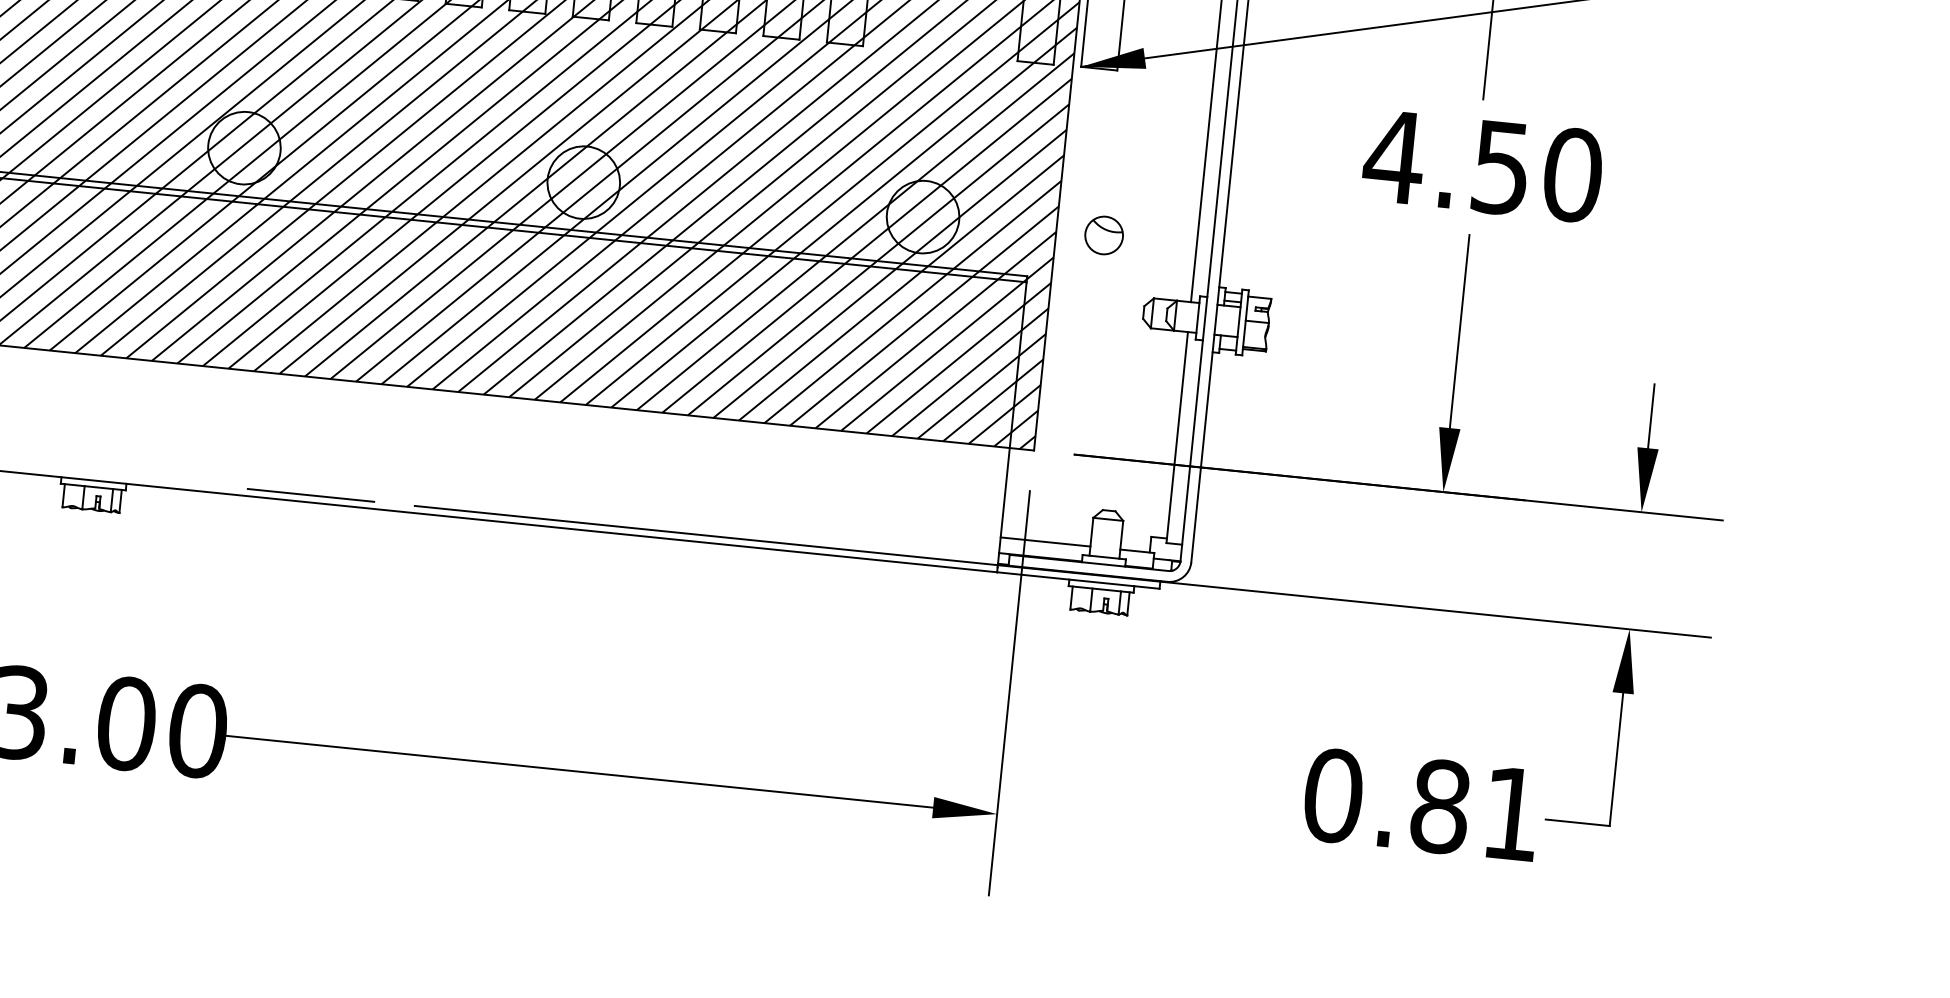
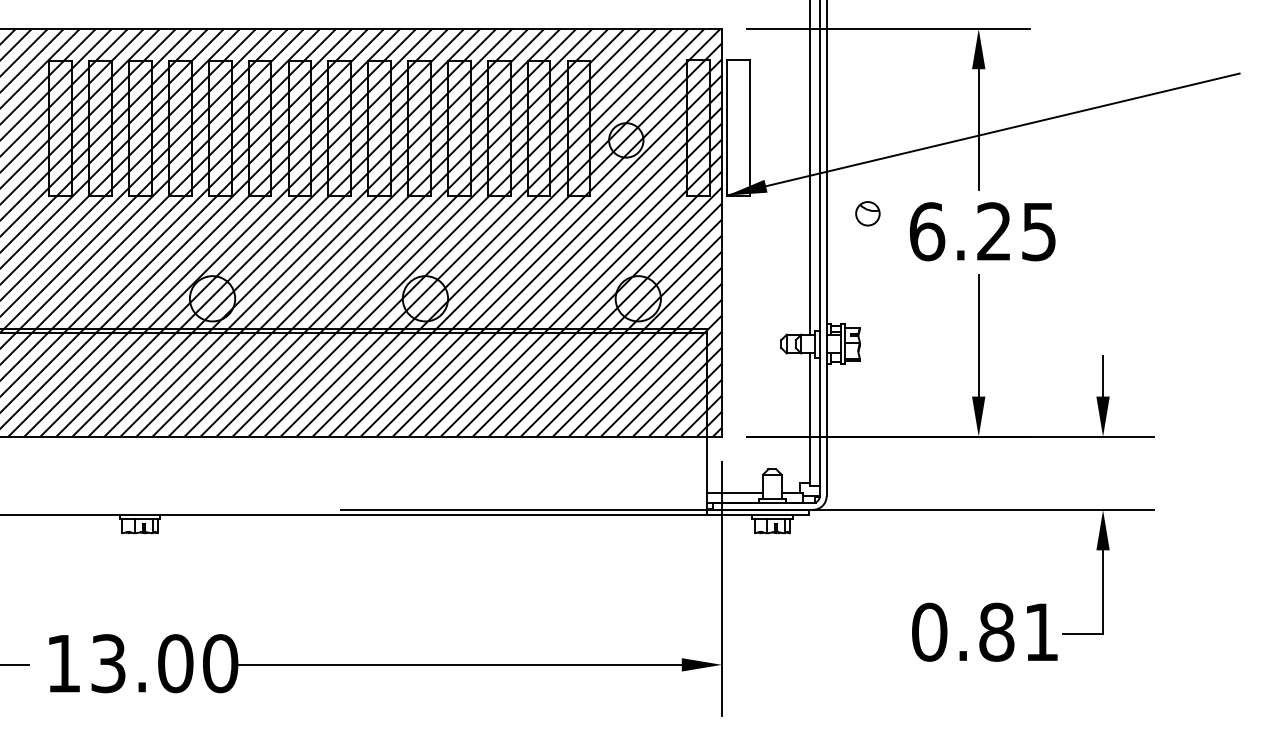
text: (1482, 165) -> (982, 231), 4.50 -> 6.25
part: (1103, 234) -> (867, 213), moved
line: (310, 495) -> (275, 510), removed

